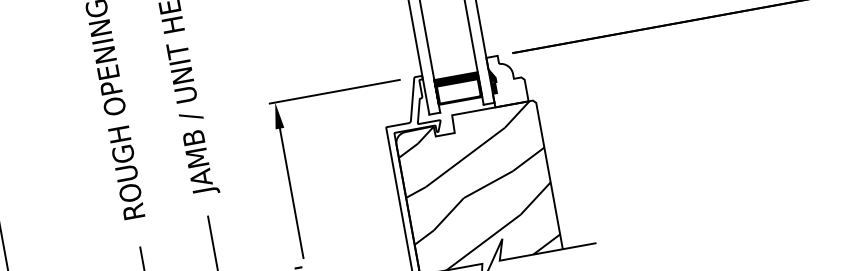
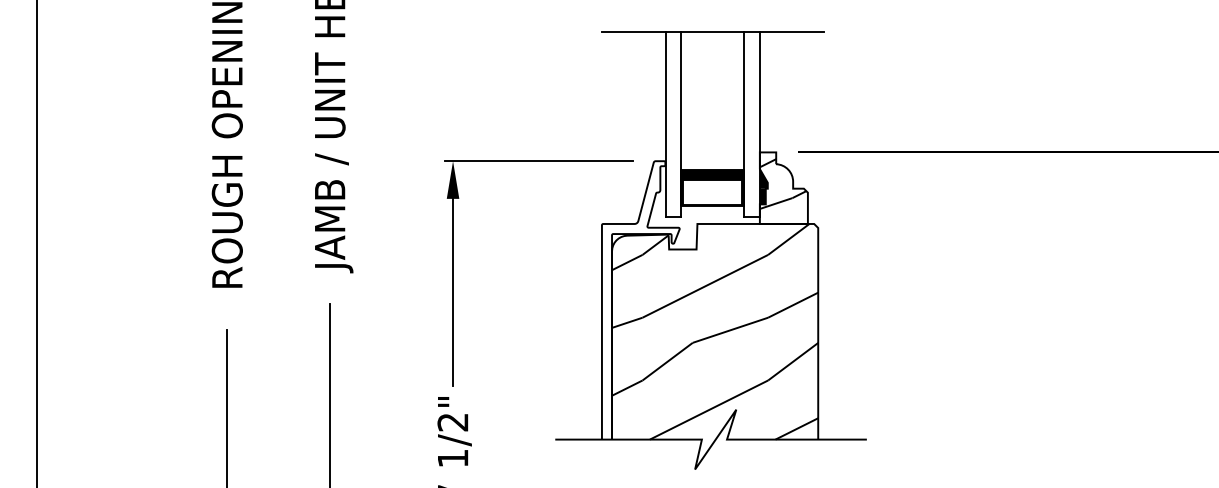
hatch: (505, 76) -> (782, 183), added

